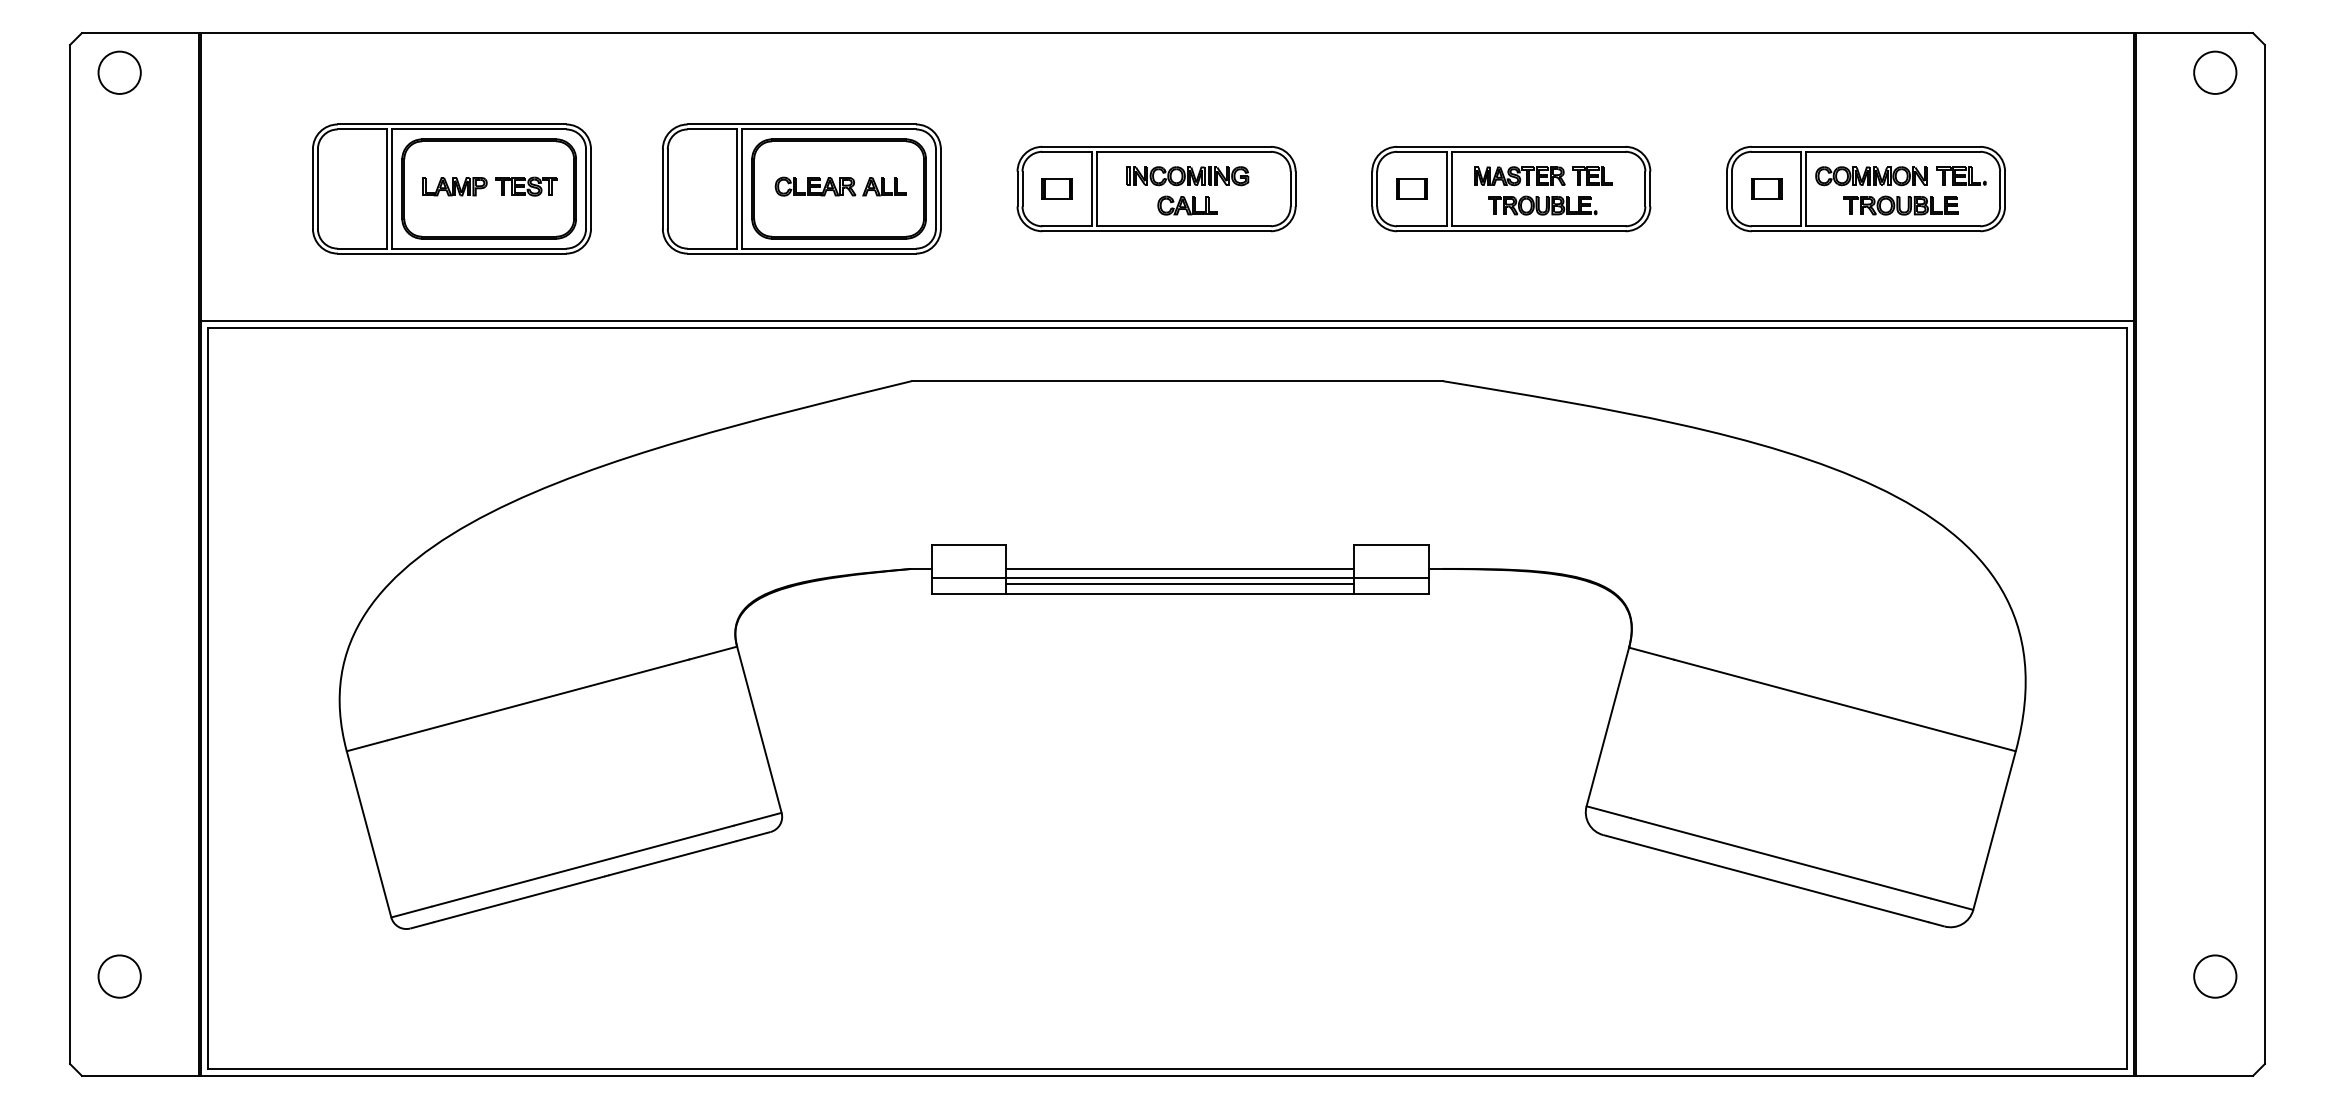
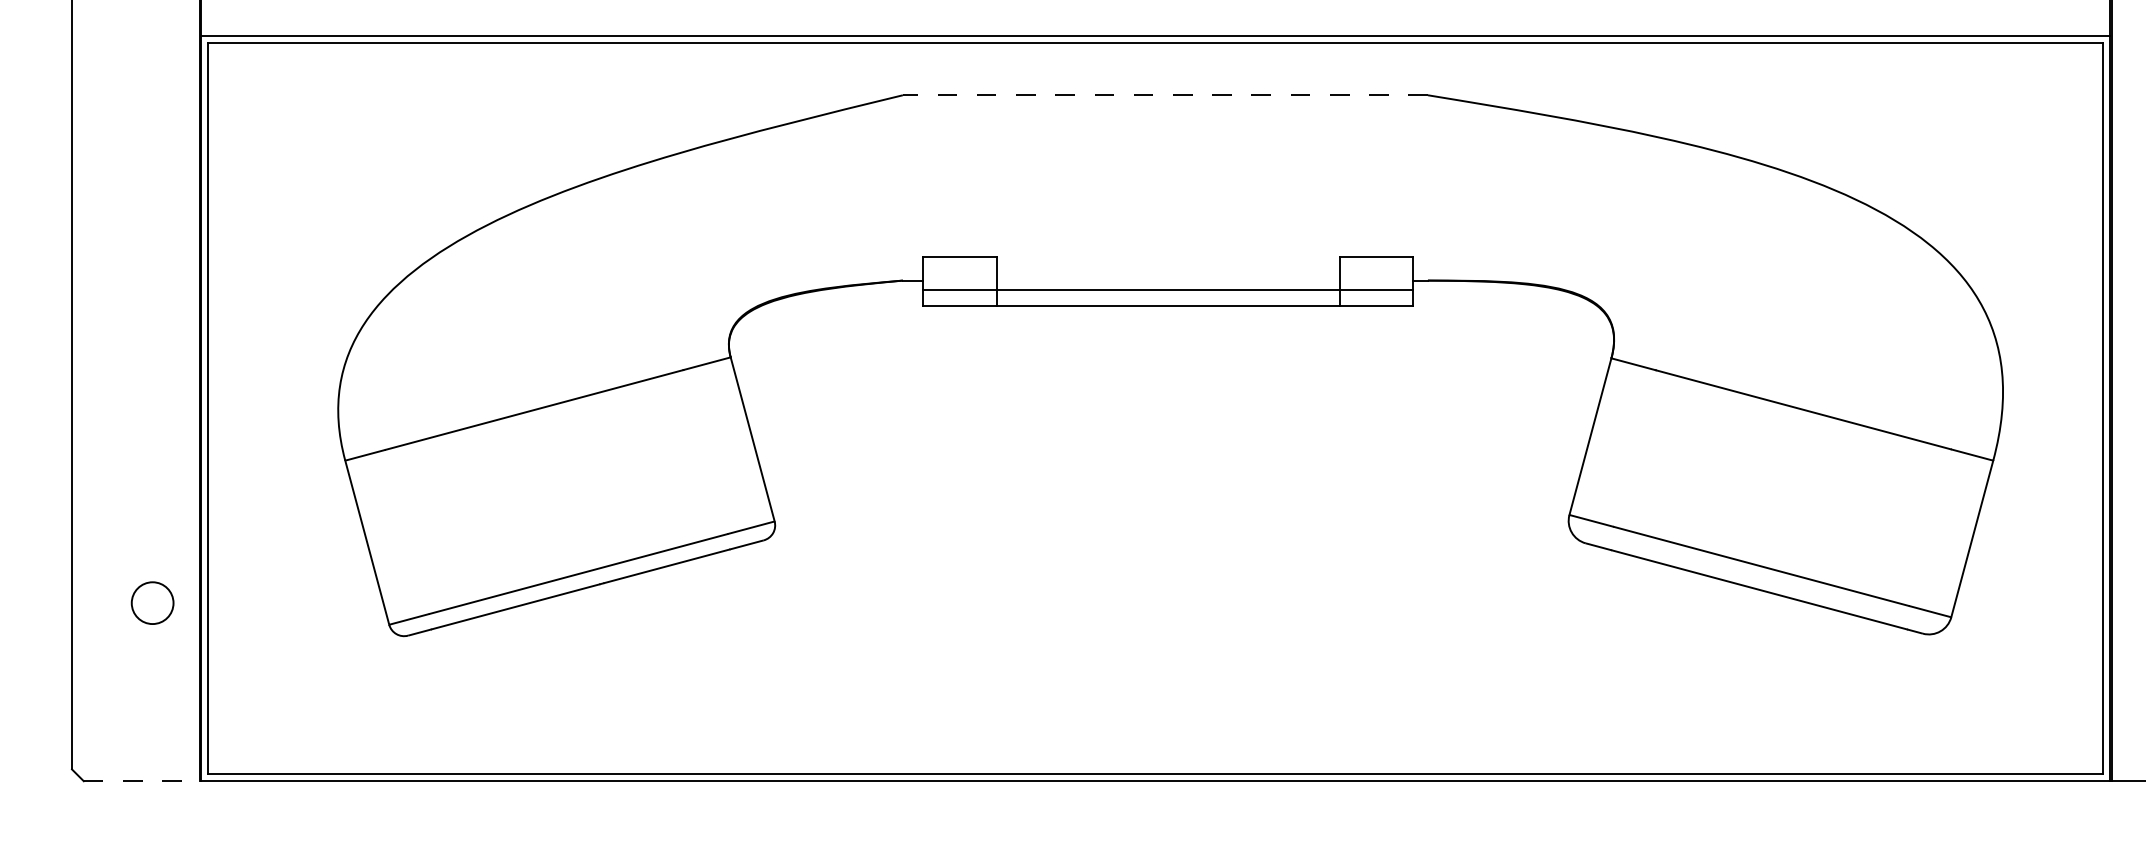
line: (1177, 381) -> (1165, 95), solid -> dashed
line: (1180, 568) -> (1168, 280), removed
line: (1180, 584) -> (1168, 295), removed
circle: (119, 976) -> (152, 603), moved
line: (140, 1075) -> (141, 780), solid -> dashed

